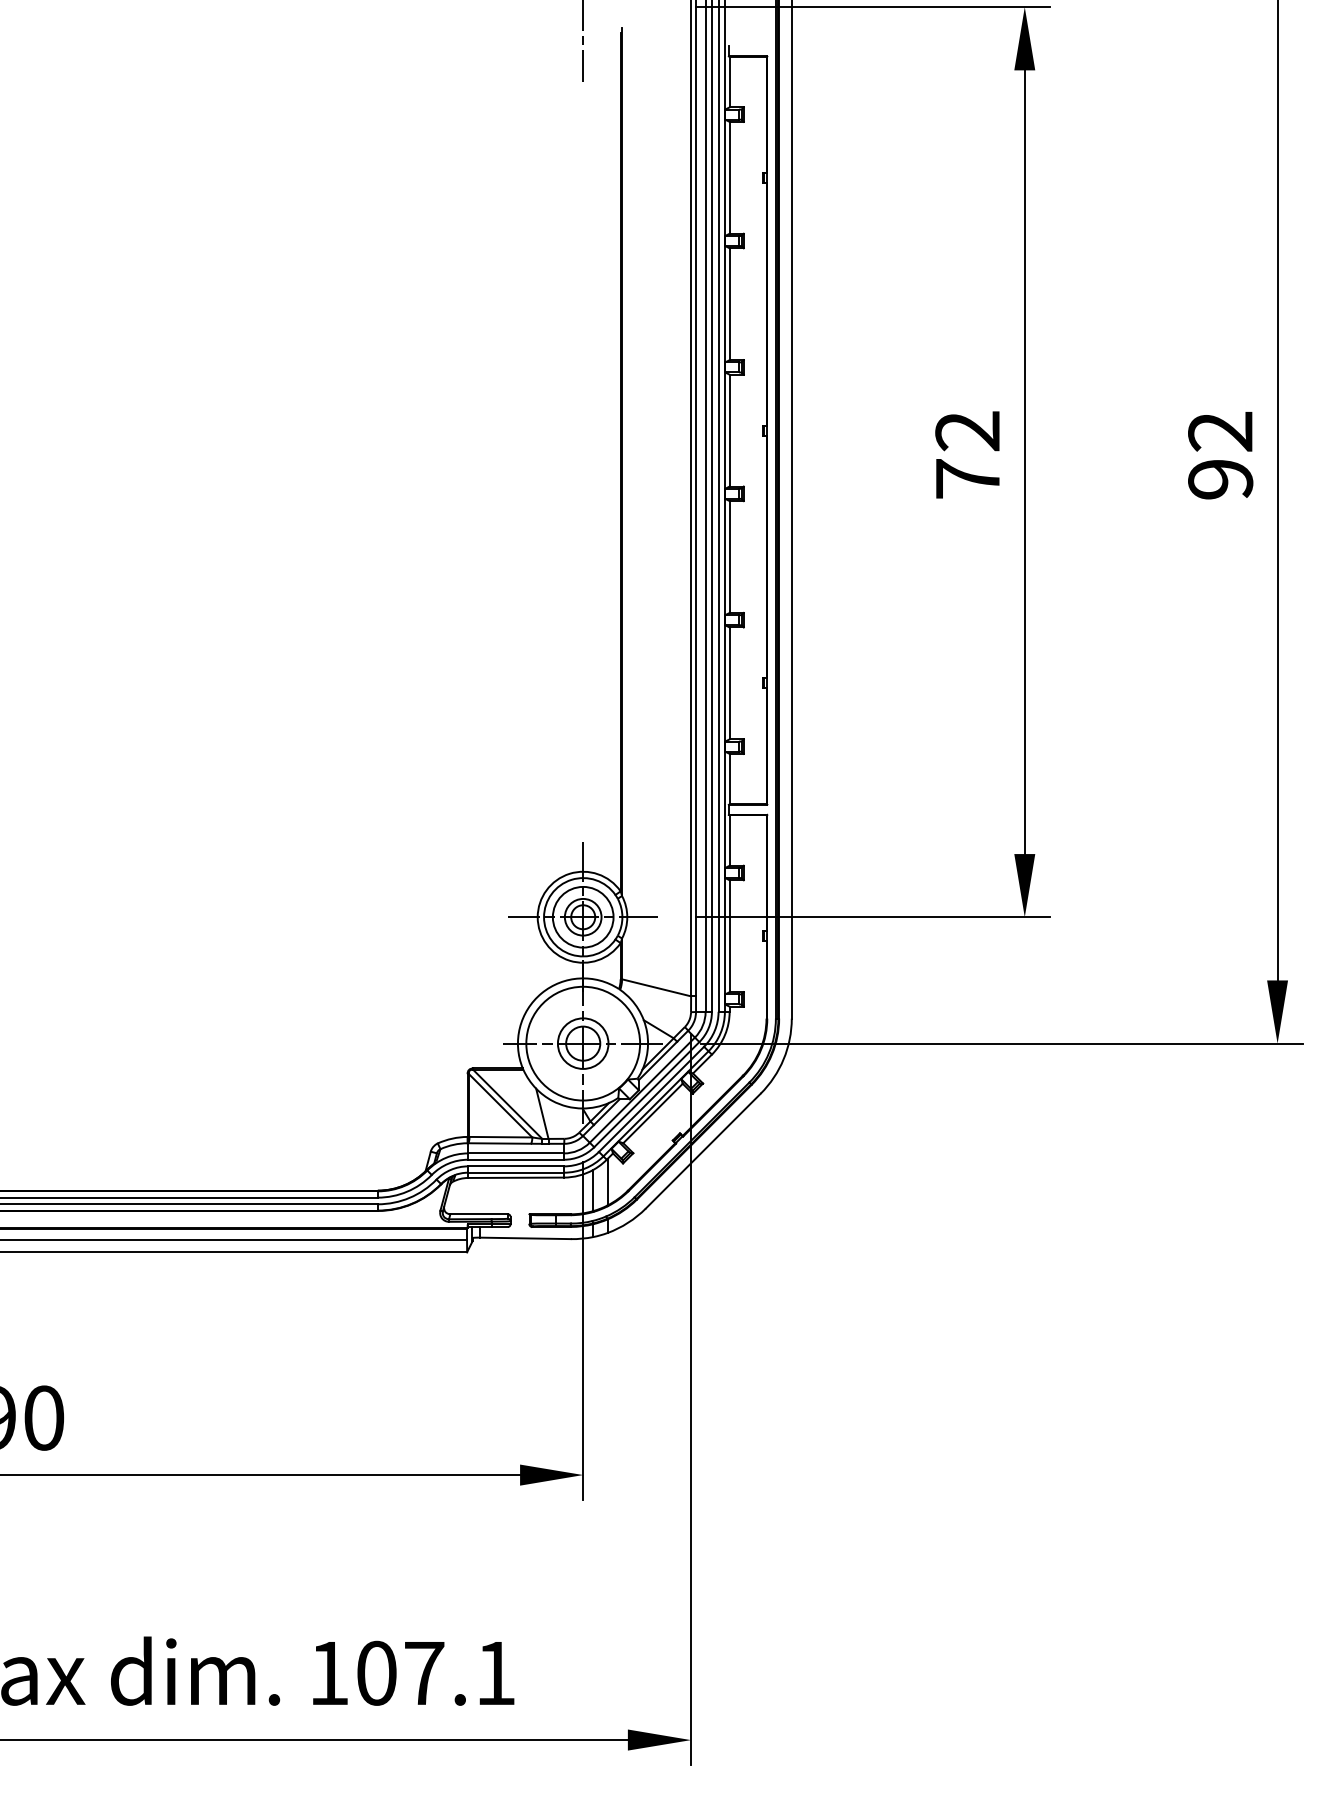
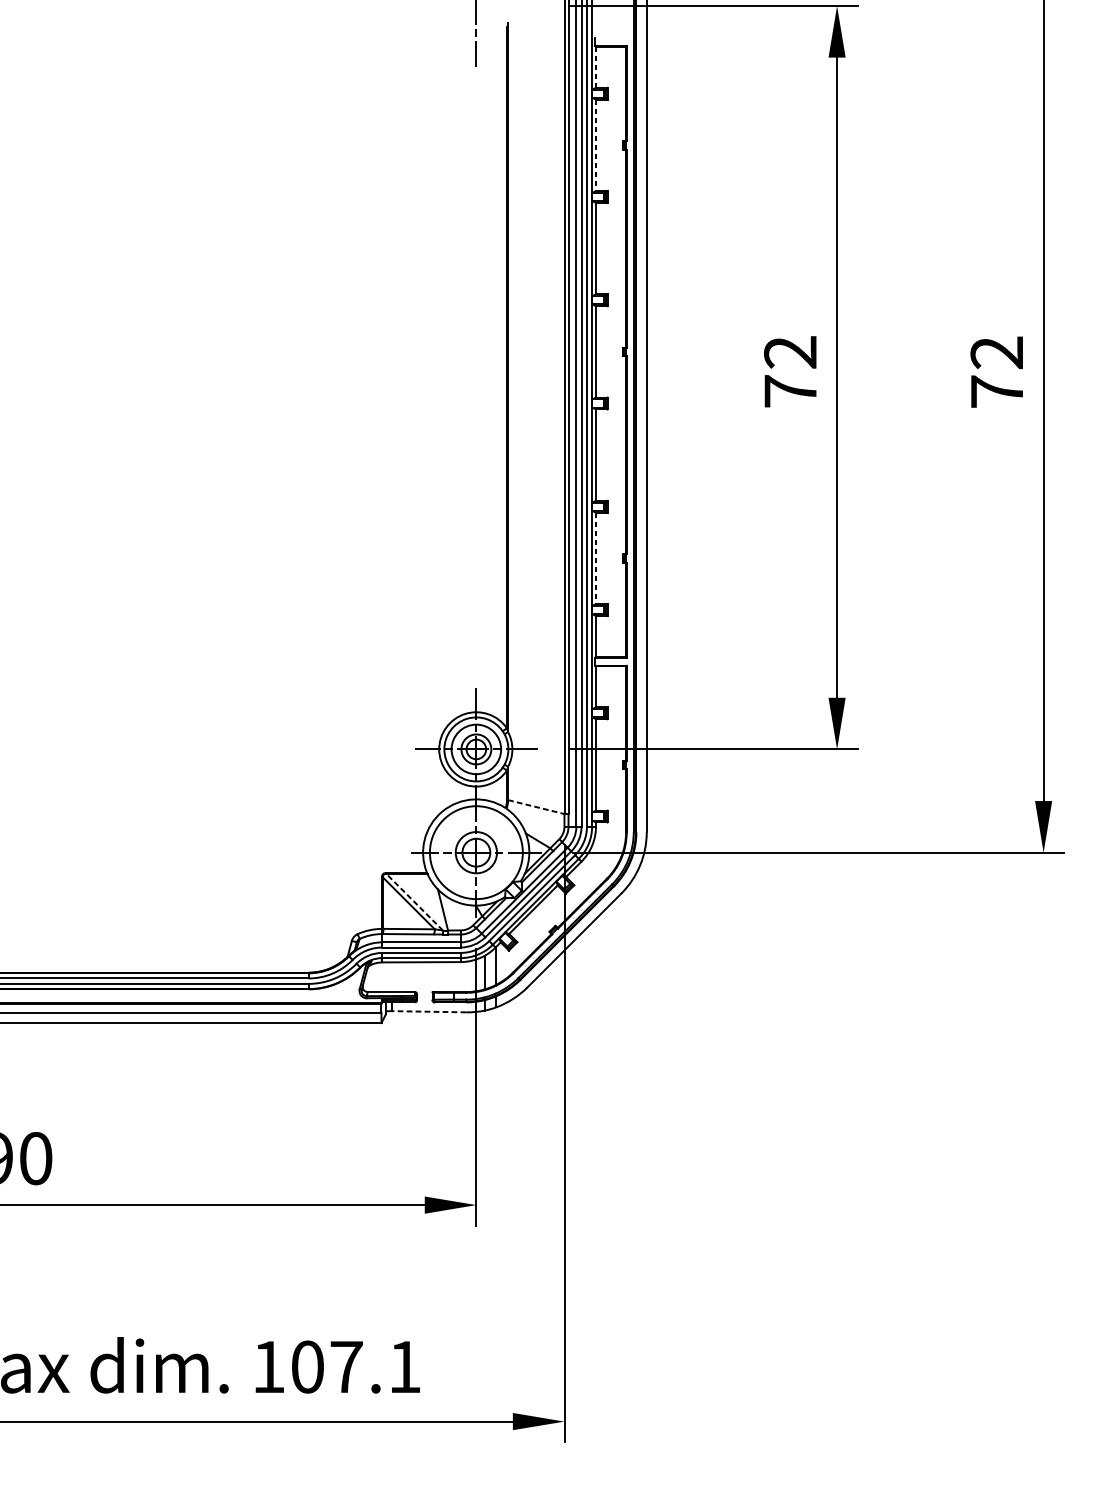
line: (729, 82) -> (595, 67), solid -> dashed
line: (729, 177) -> (595, 145), solid -> dashed
text: (1220, 479) -> (996, 391), 92 -> 72
line: (729, 683) -> (595, 558), solid -> dashed
line: (656, 987) -> (536, 806), solid -> dashed
line: (507, 1104) -> (414, 902), solid -> dashed
line: (525, 1238) -> (429, 1011), solid -> dashed

